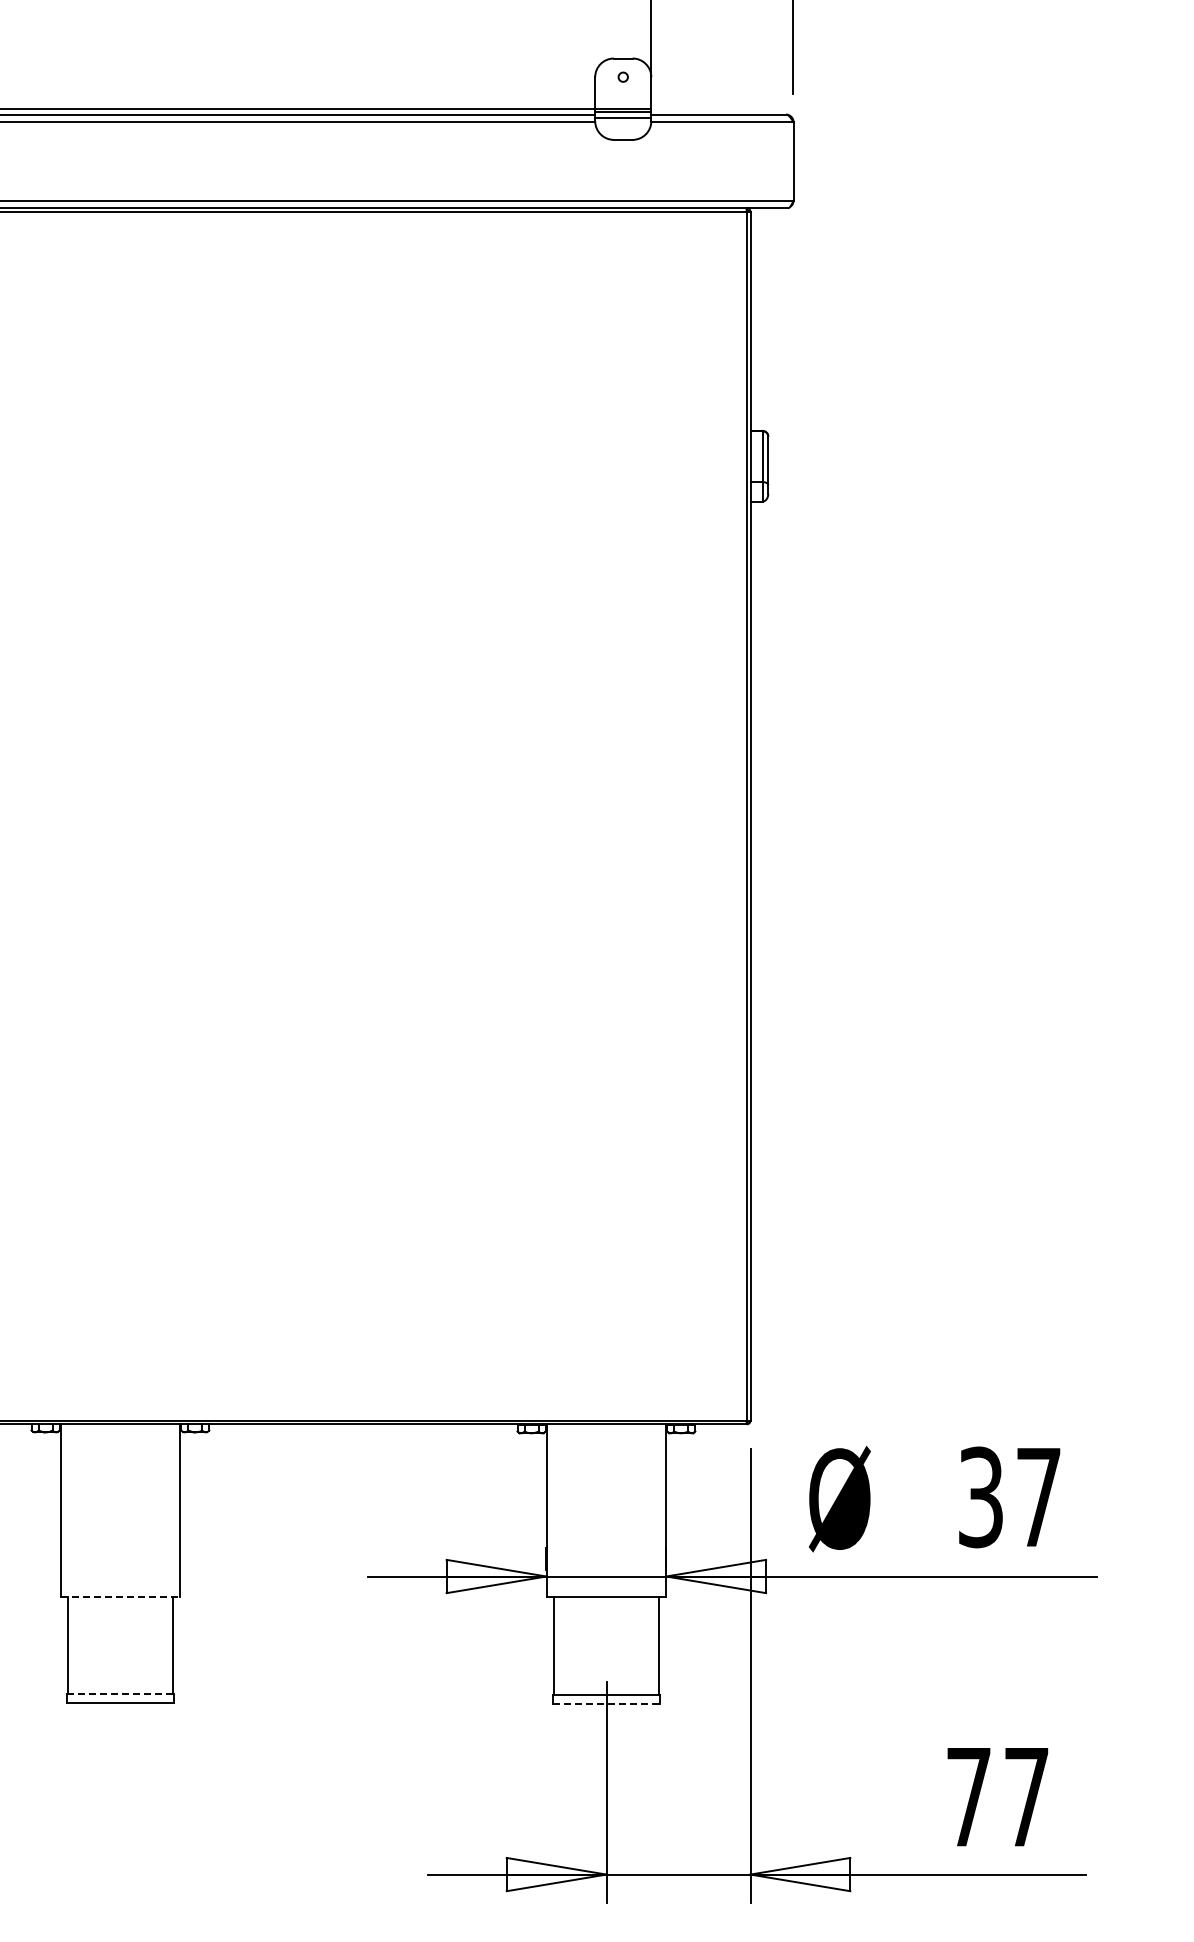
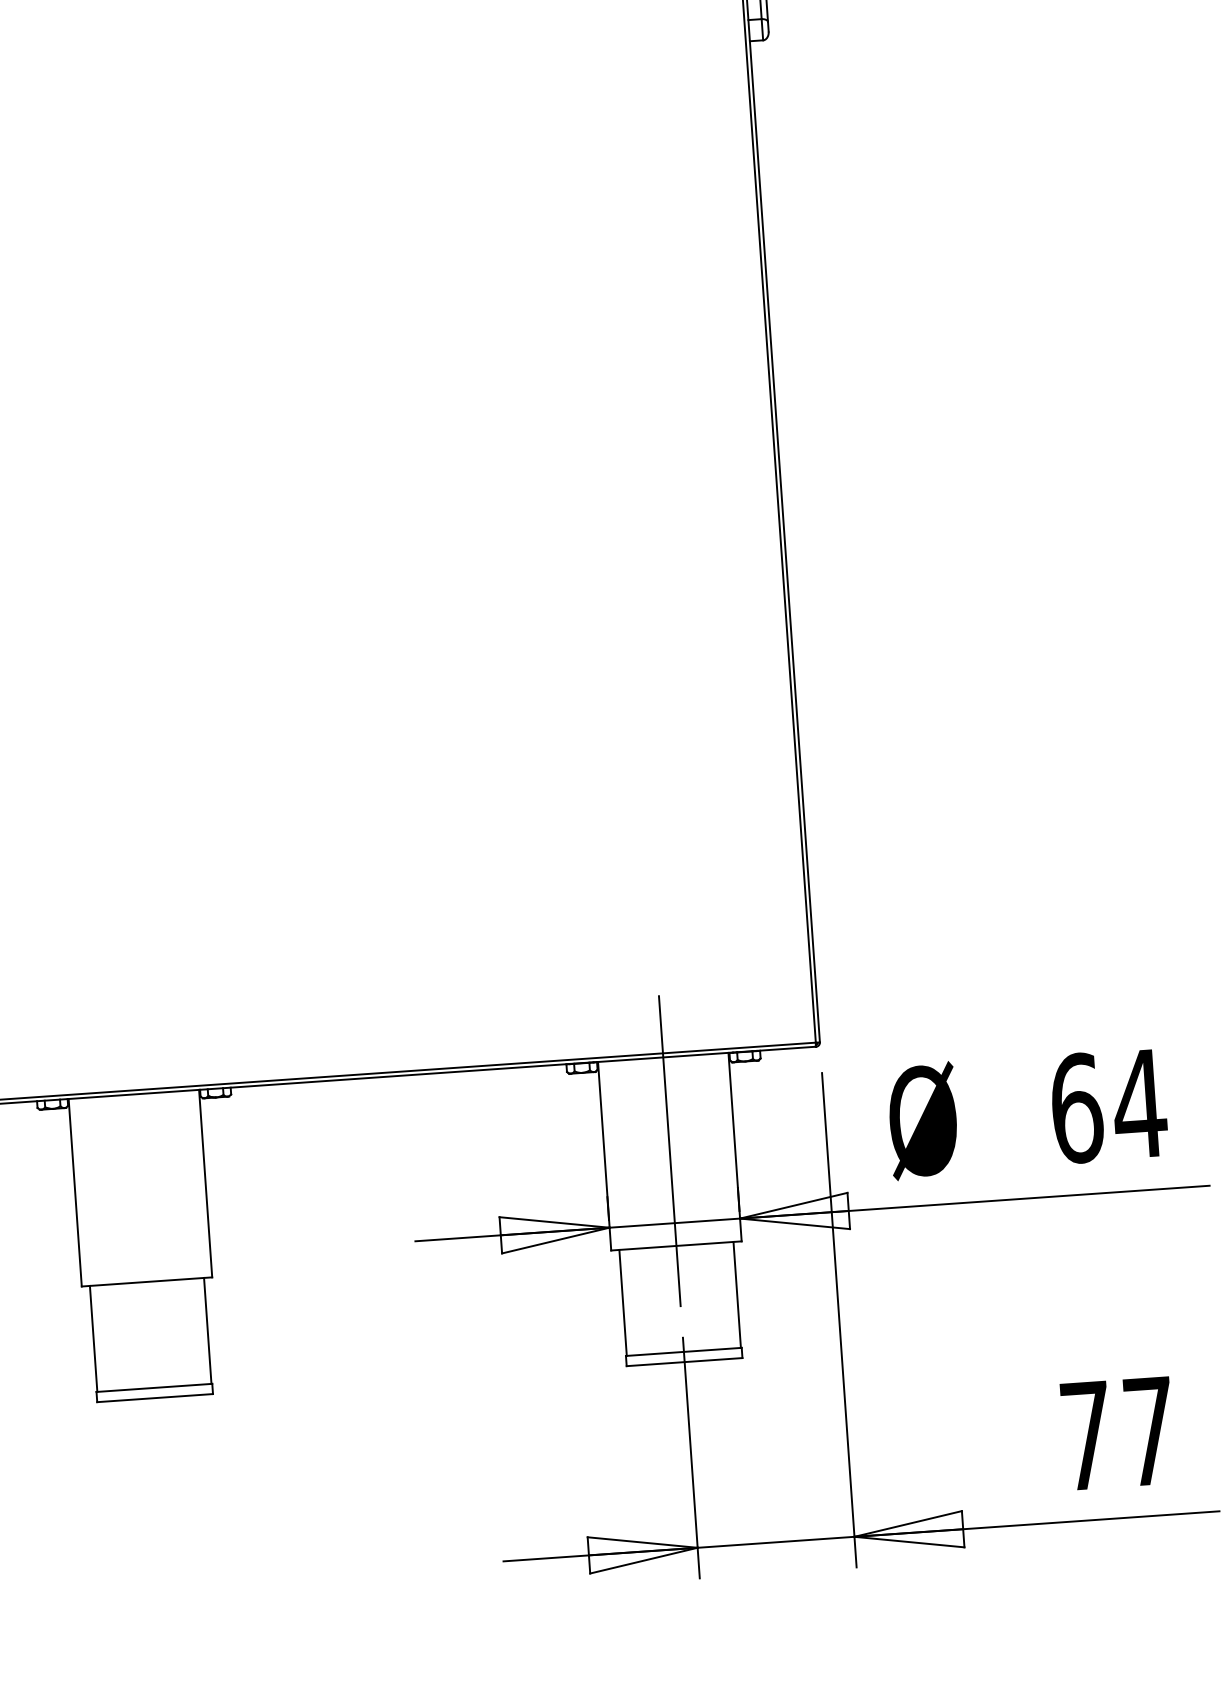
text: (1010, 1497) -> (1108, 1106), 37 -> 64
line: (606, 1510) -> (669, 1151), added
line: (120, 1596) -> (147, 1281), dashed -> solid
line: (120, 1693) -> (154, 1387), dashed -> solid
line: (606, 1704) -> (684, 1362), dashed -> solid

